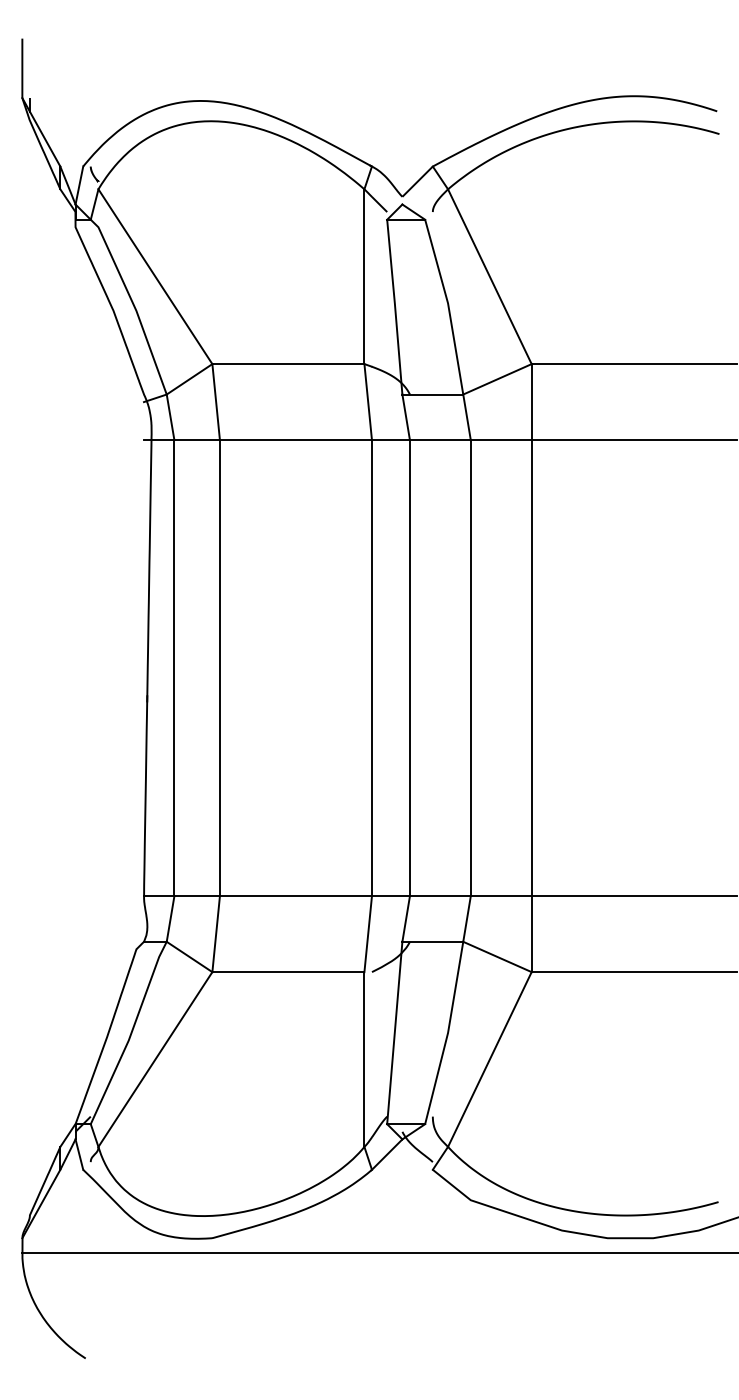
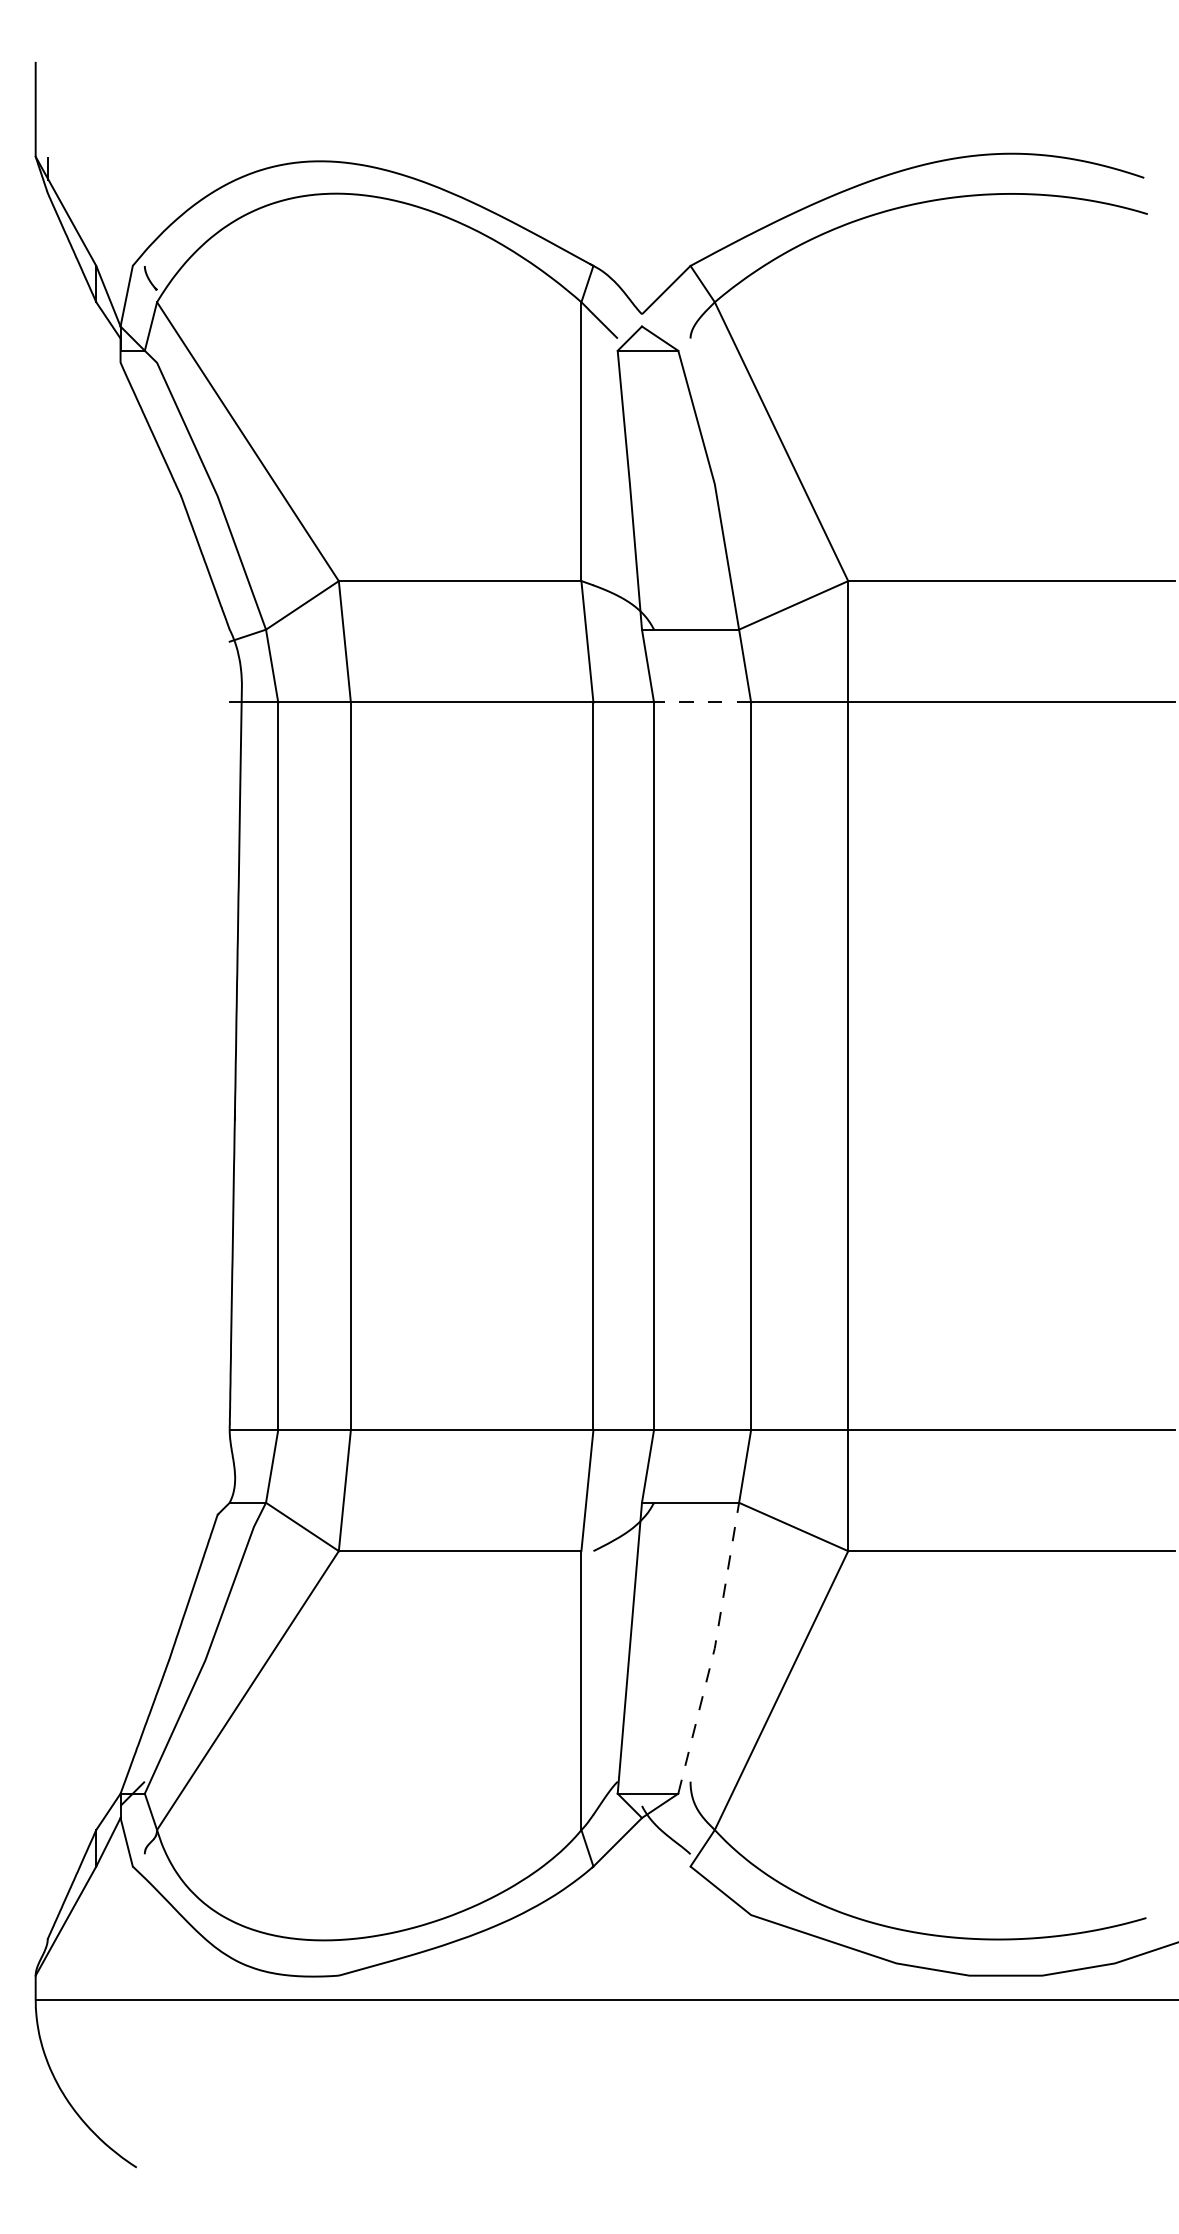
line: (439, 440) -> (701, 702), solid -> dashed
line: (448, 1032) -> (715, 1647), solid -> dashed

